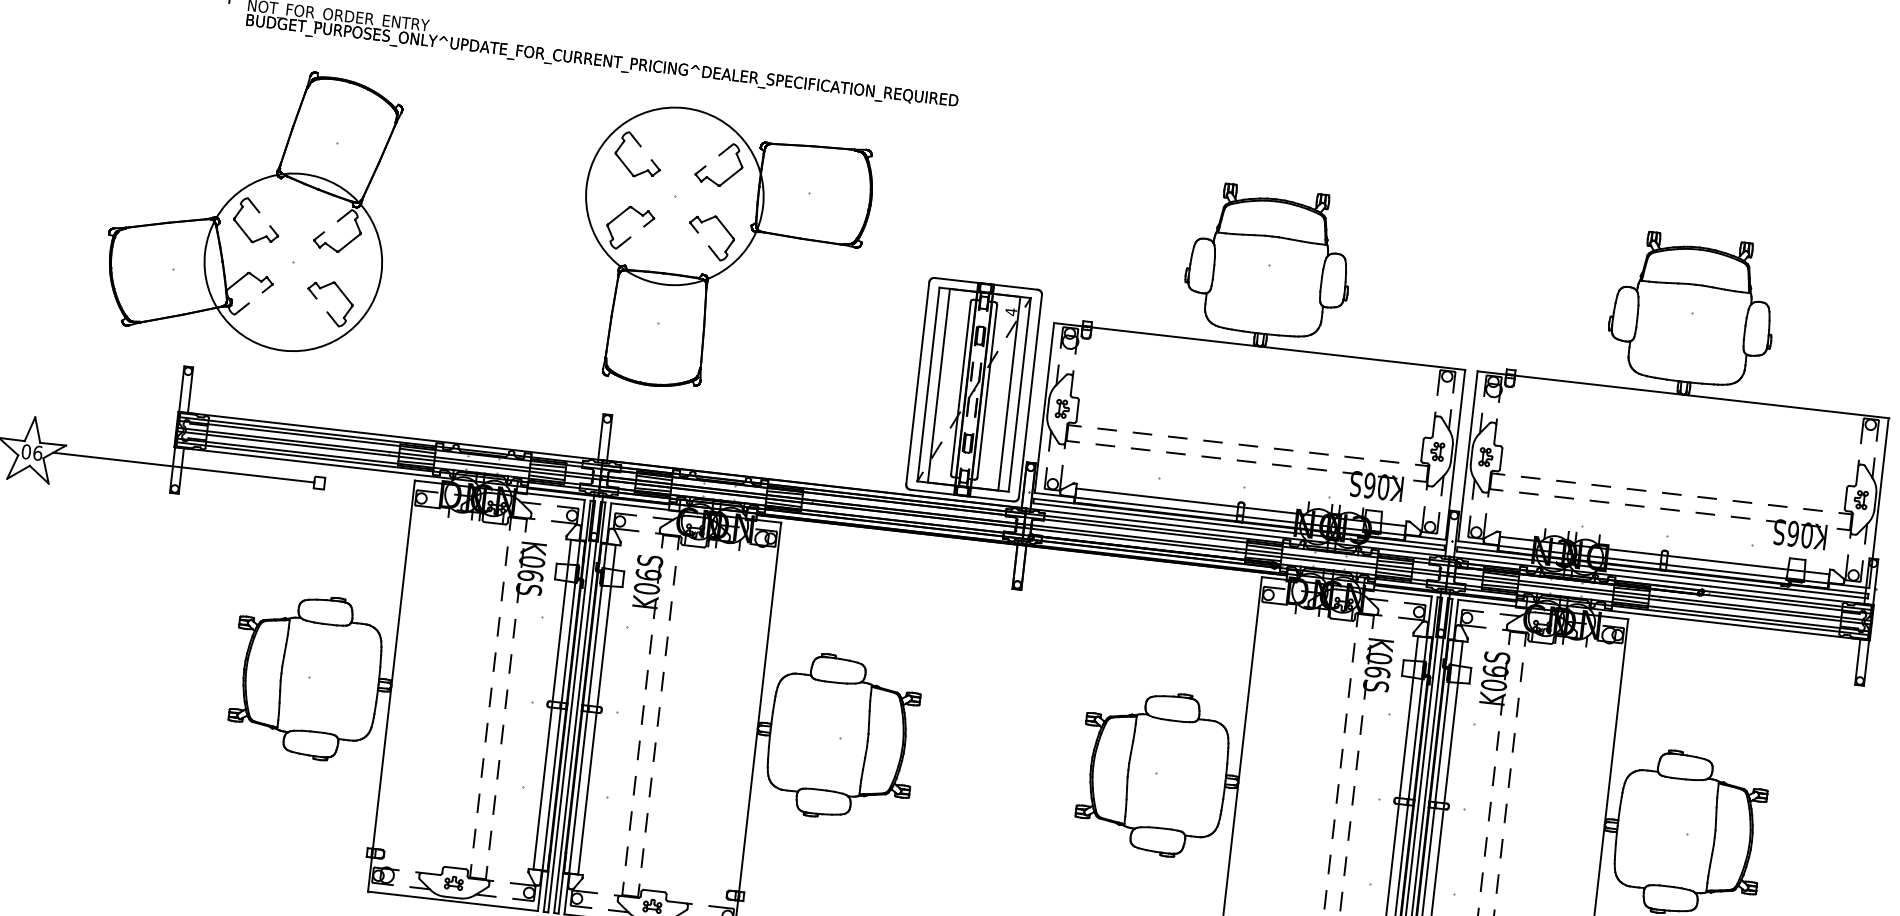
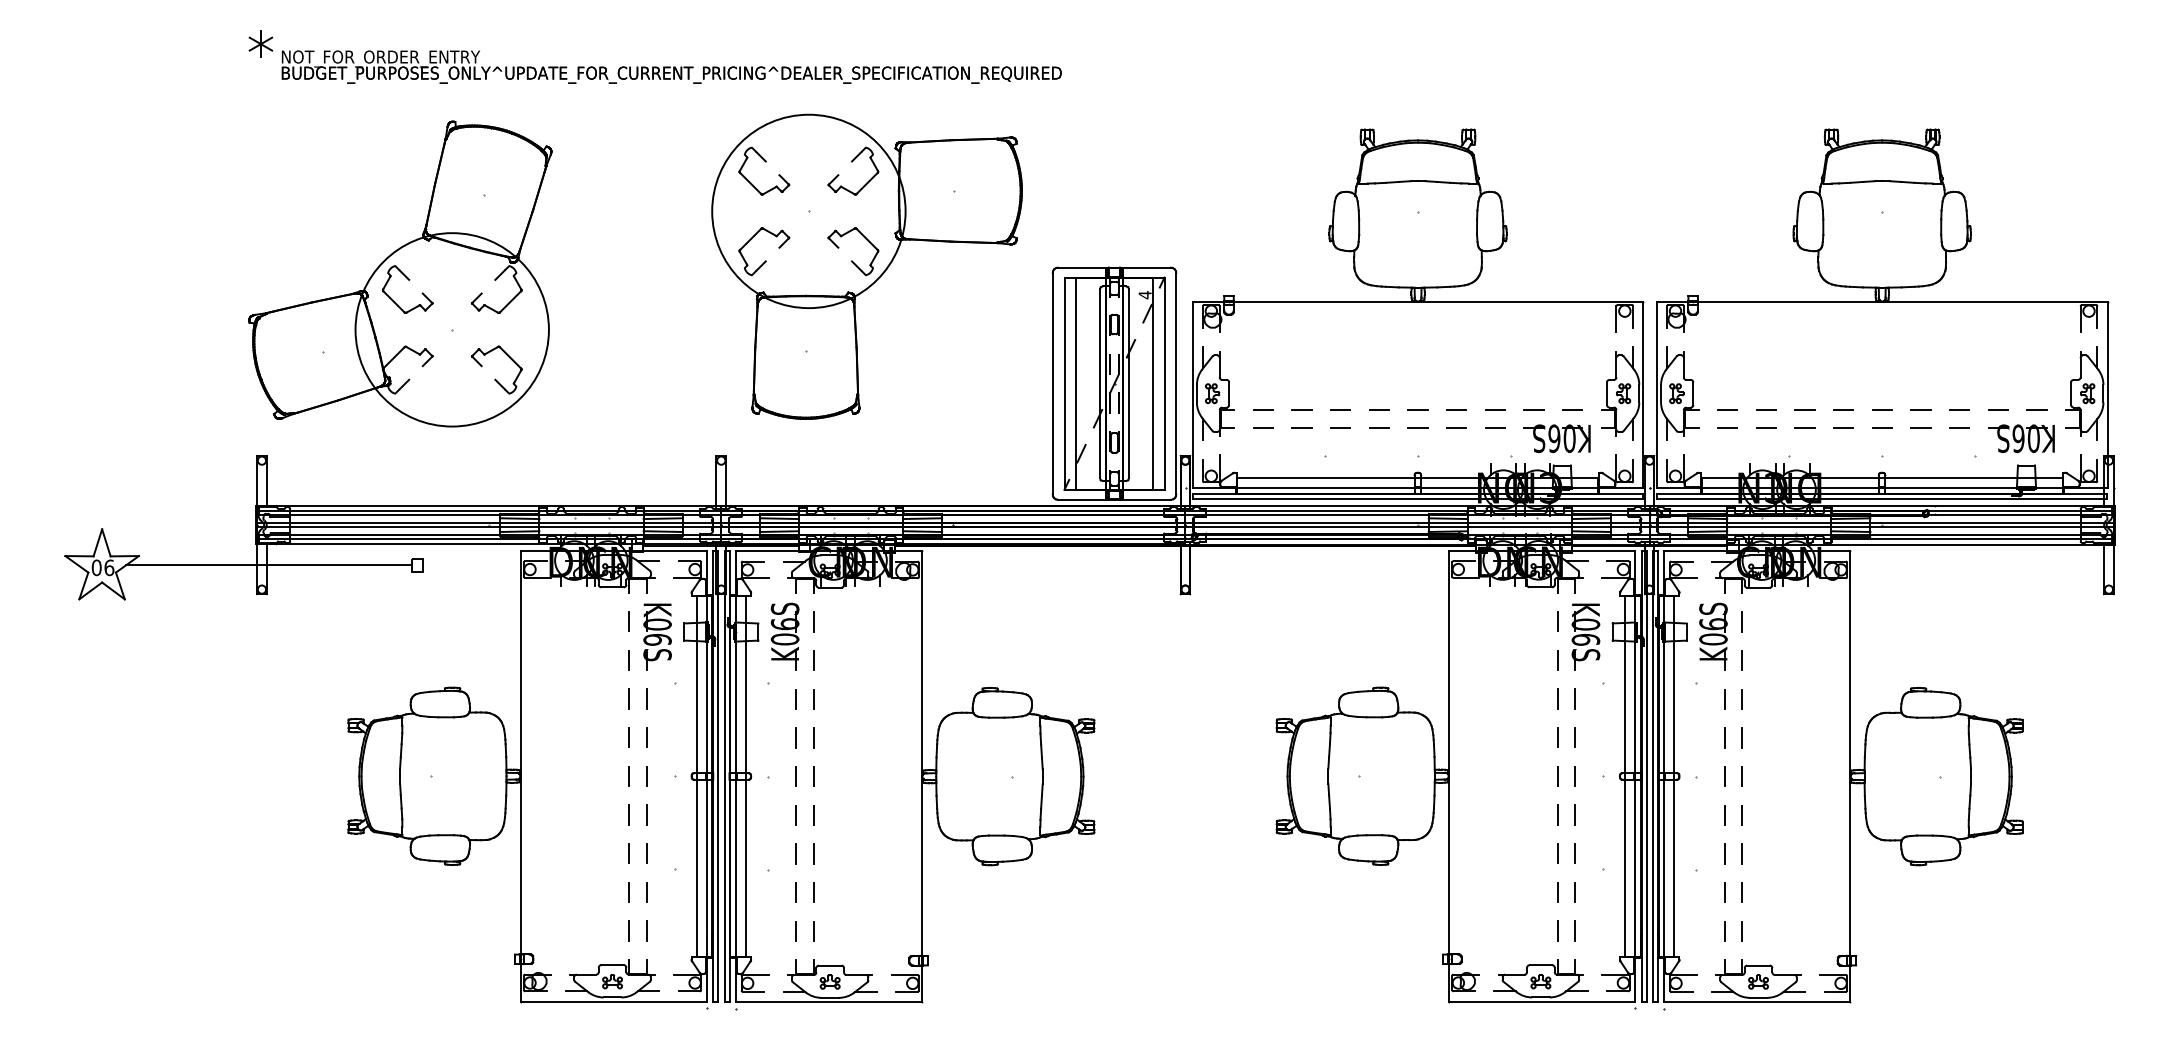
part: (252, 205) -> (400, 273), moved
part: (721, 252) -> (866, 266), moved

